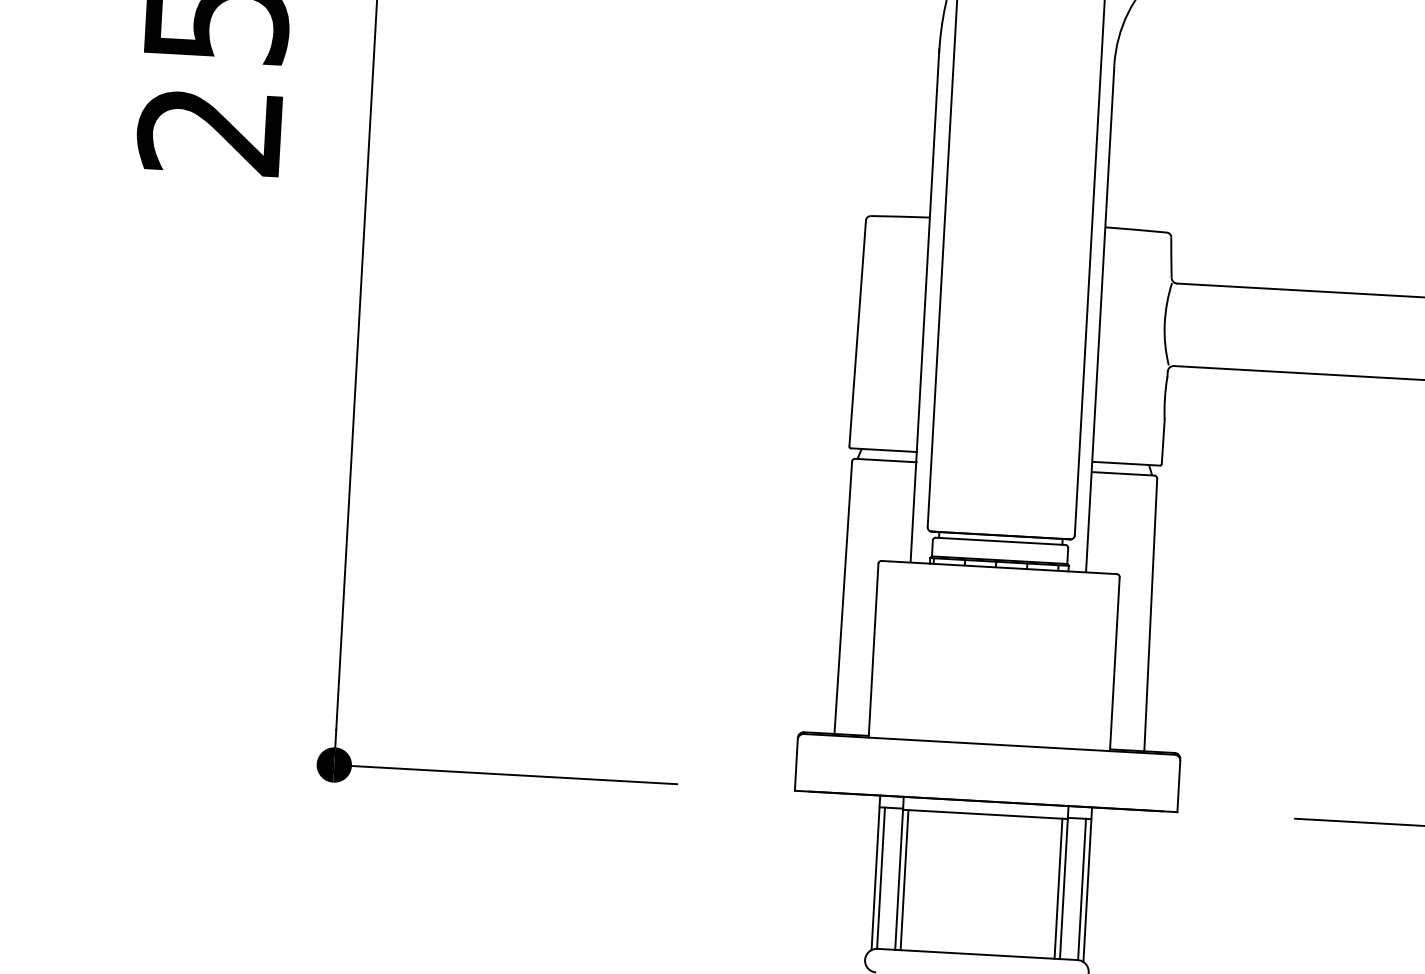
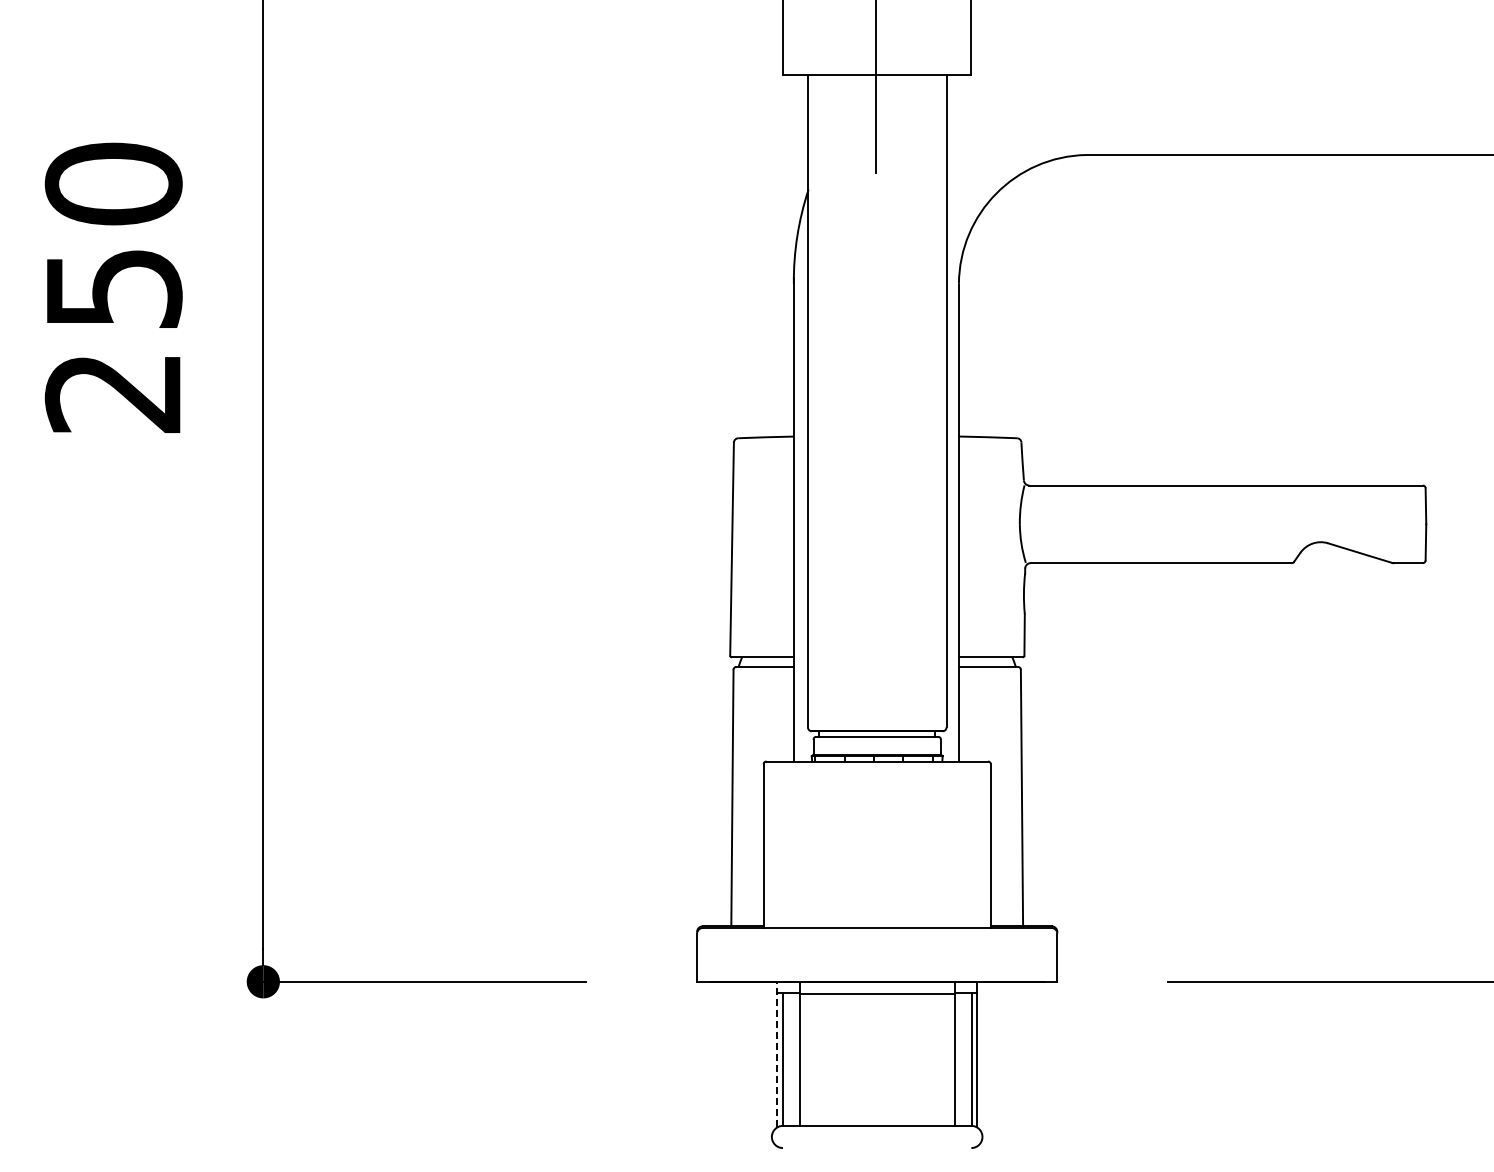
line: (875, 872) -> (777, 1054), solid -> dashed
line: (904, 879) -> (804, 1059), removed
line: (1058, 888) -> (949, 1059), removed

